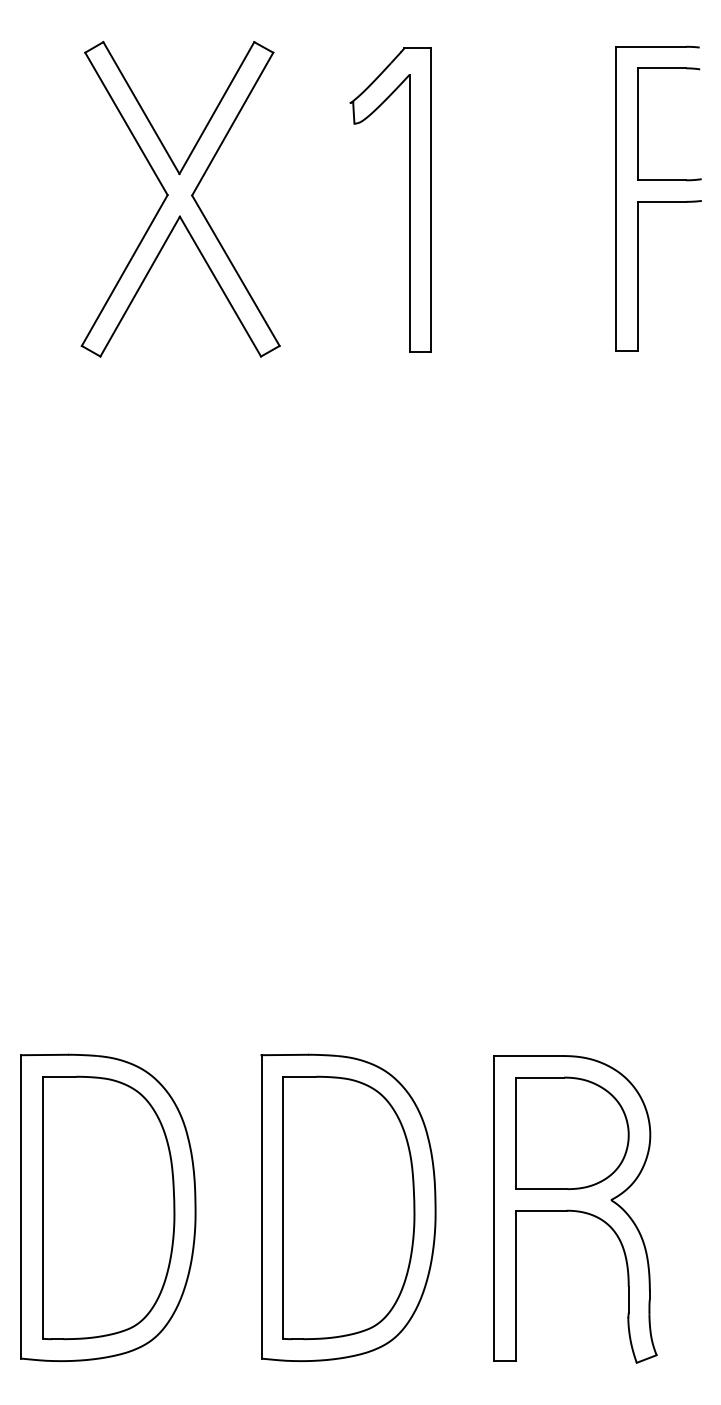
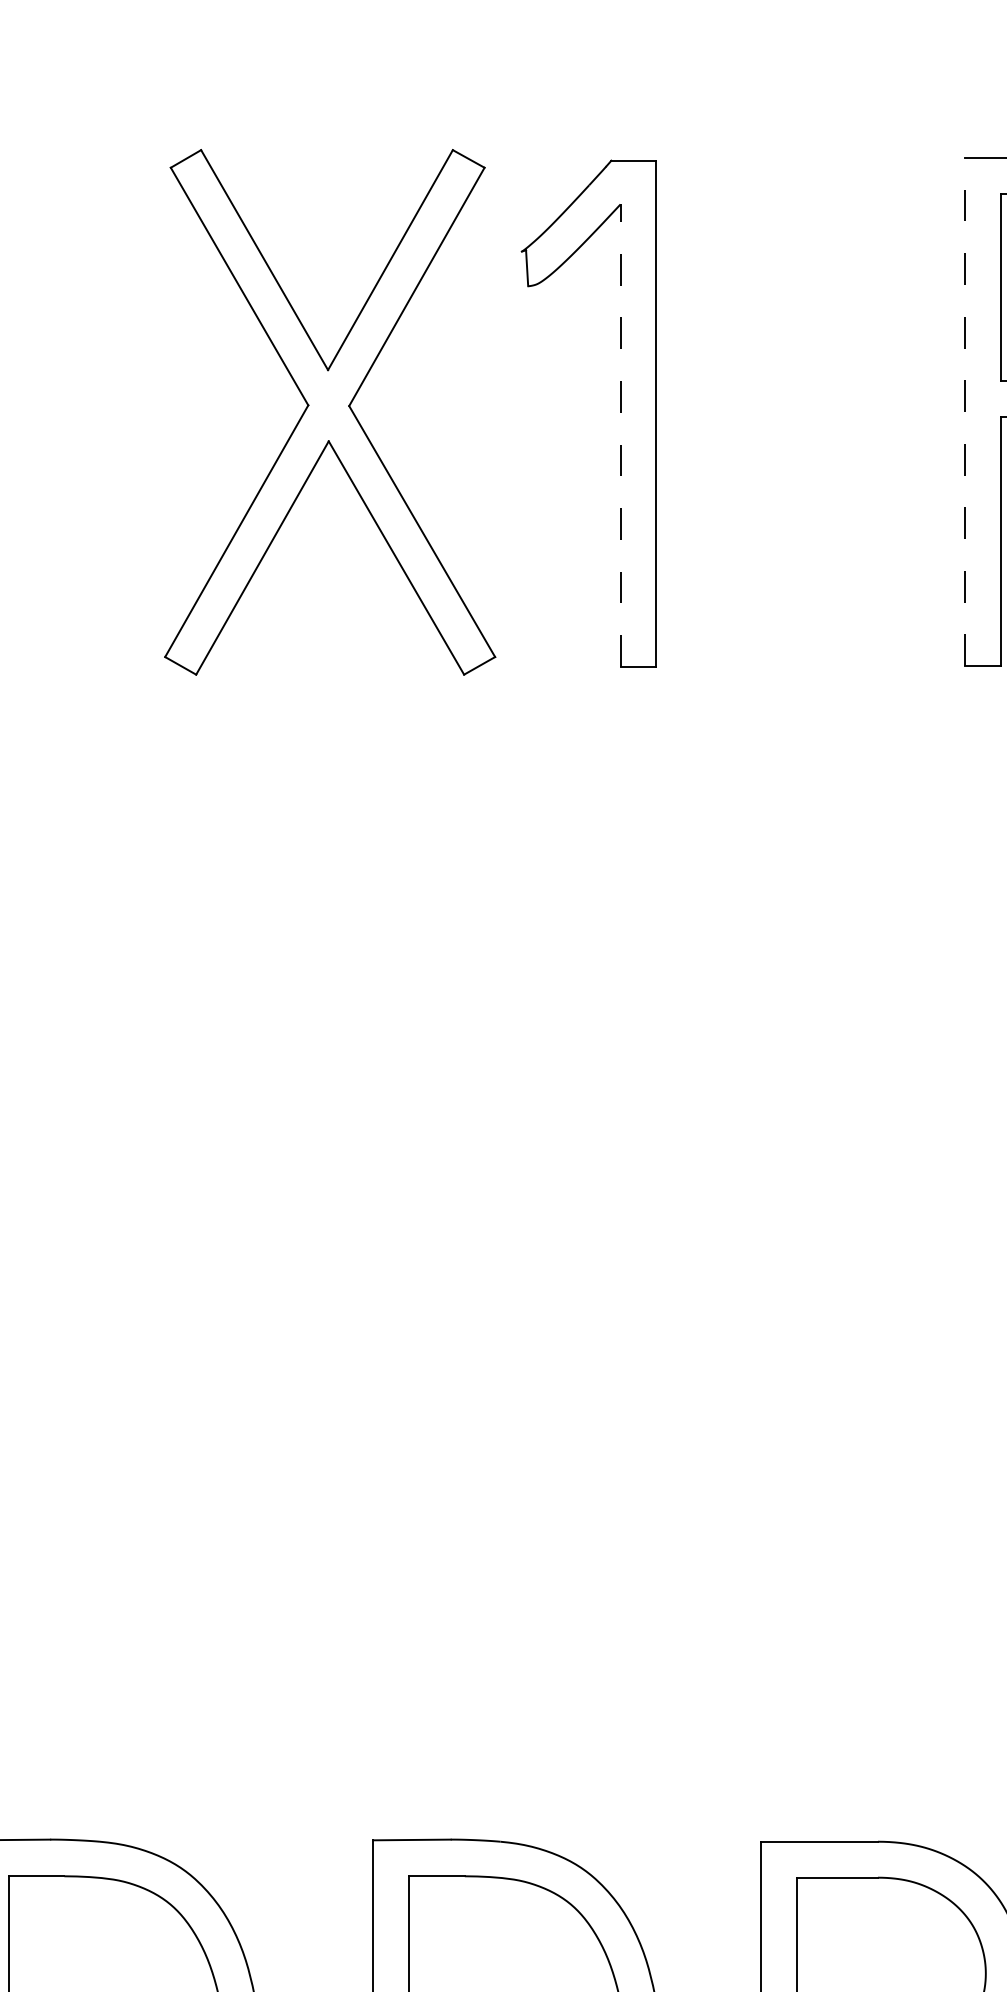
line: (616, 198) -> (965, 410), solid -> dashed
part: (180, 199) -> (329, 412), moved
line: (409, 213) -> (620, 436), solid -> dashed

